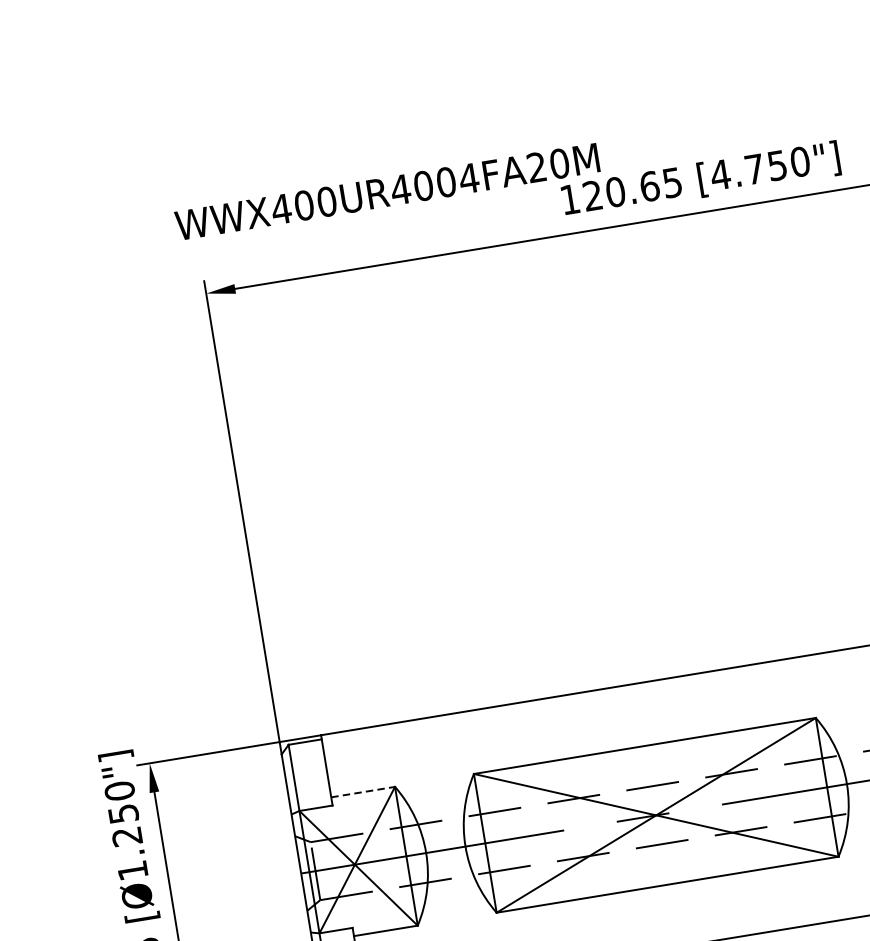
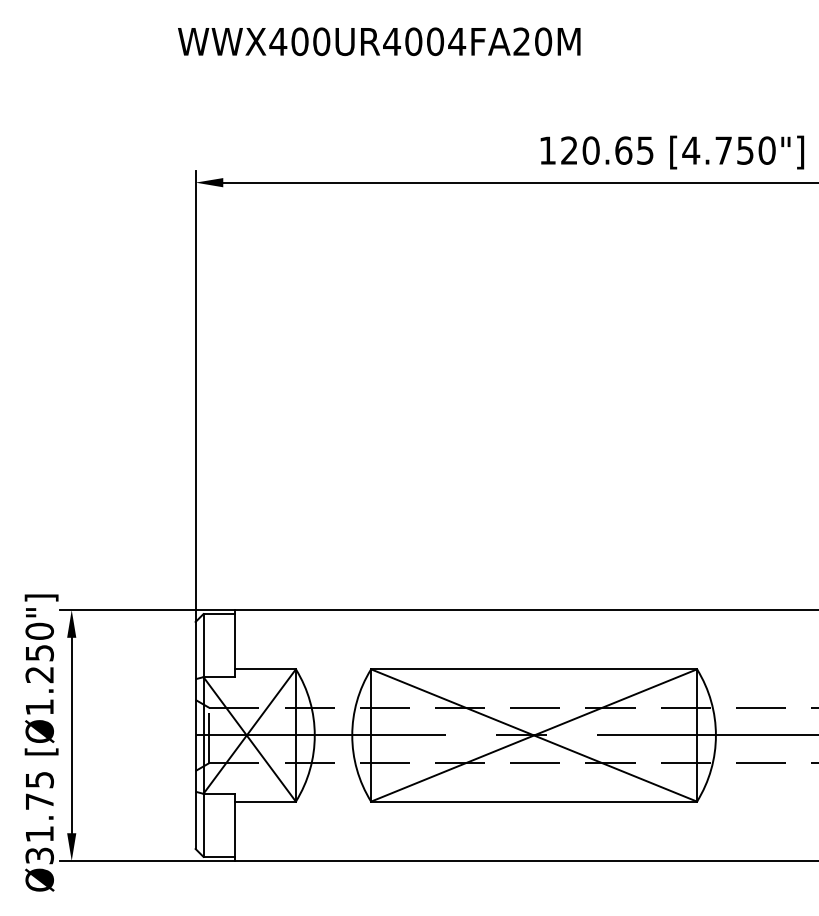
text: (387, 191) -> (379, 41), moved
line: (364, 792) -> (266, 669), dashed -> solid

